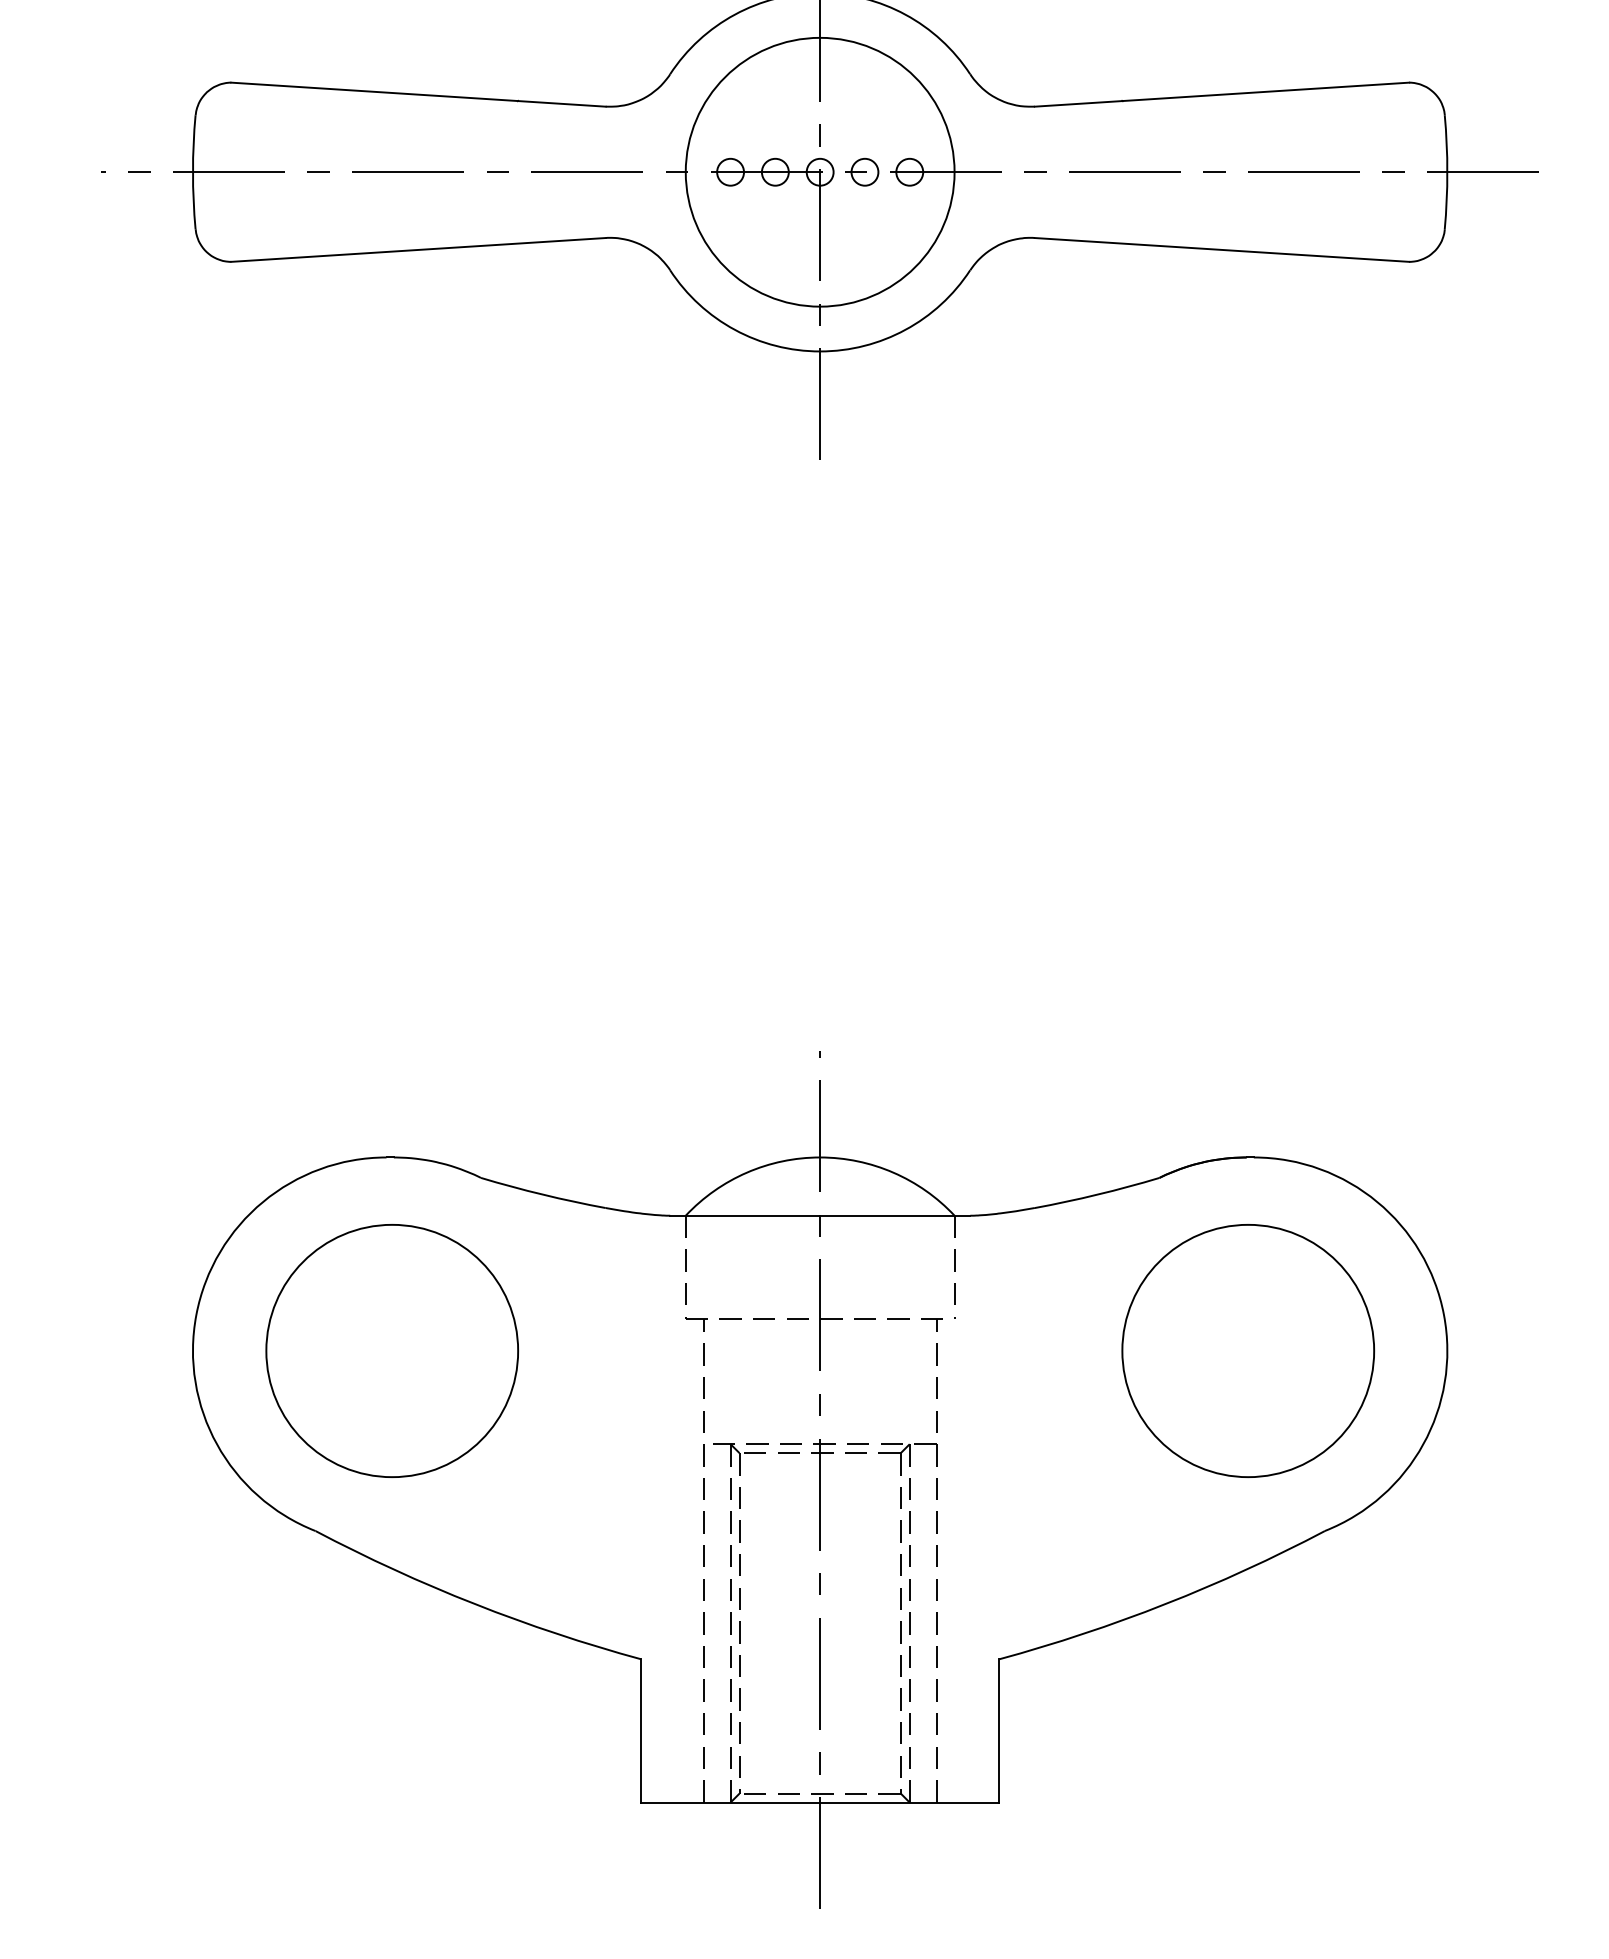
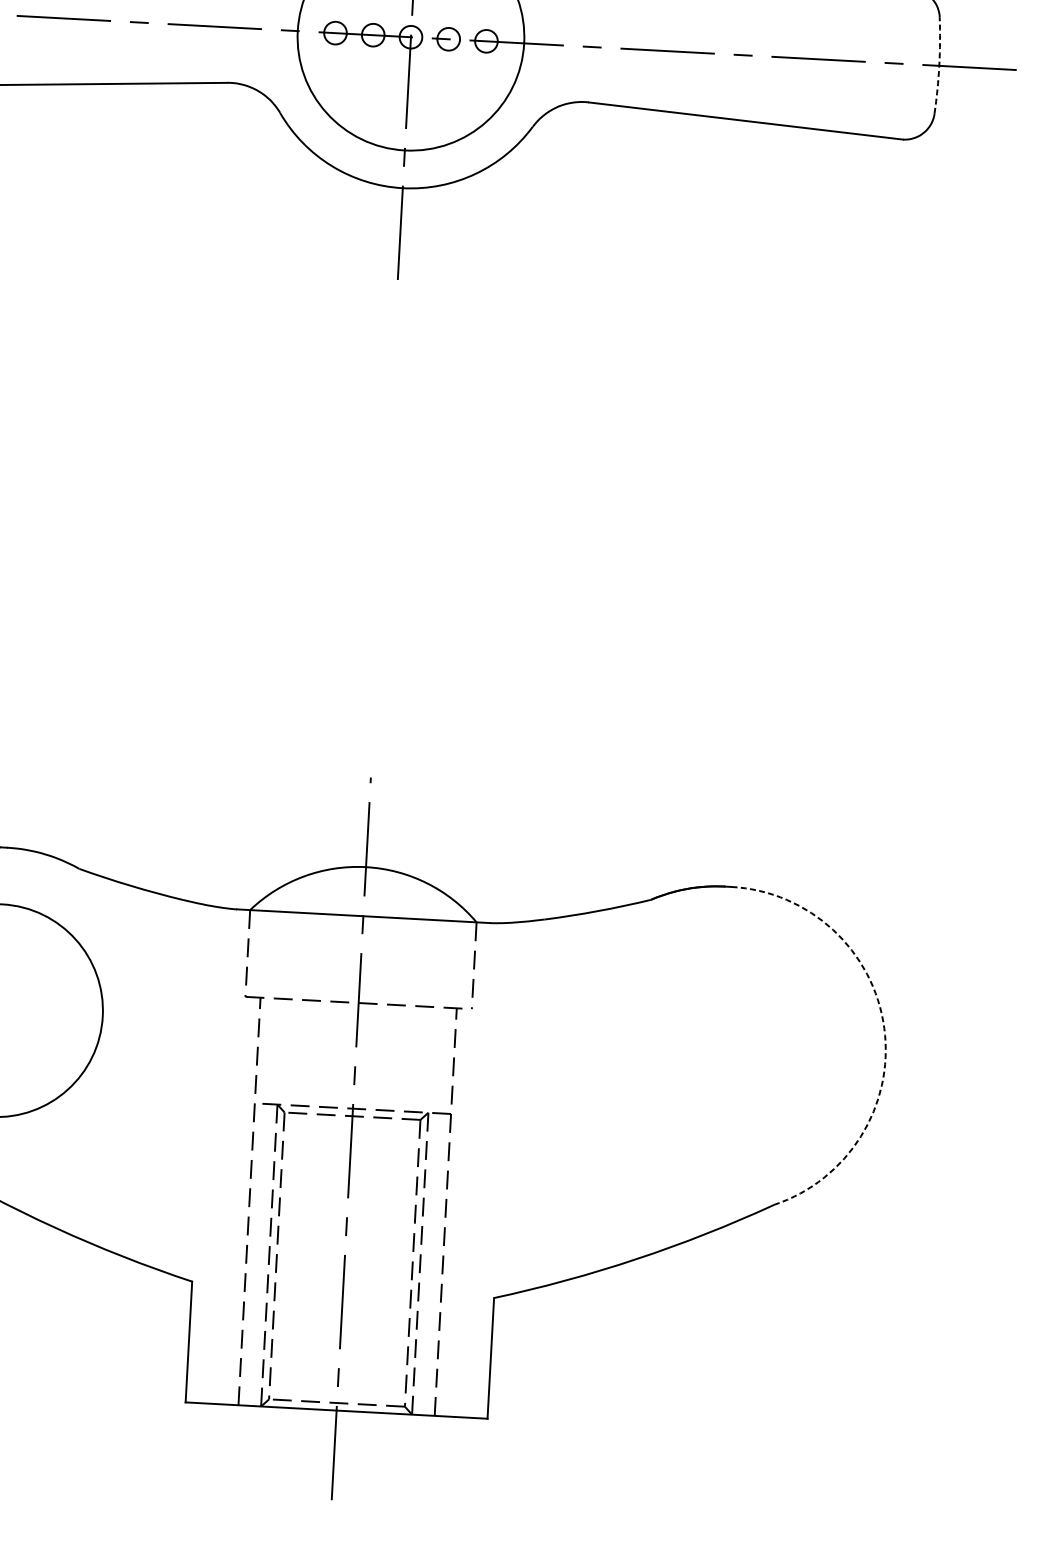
arc: (1447, 172) -> (939, 66), solid -> dashed
arc: (1443, 1314) -> (883, 1027), solid -> dashed
part: (1248, 1350) -> (718, 1049), removed

